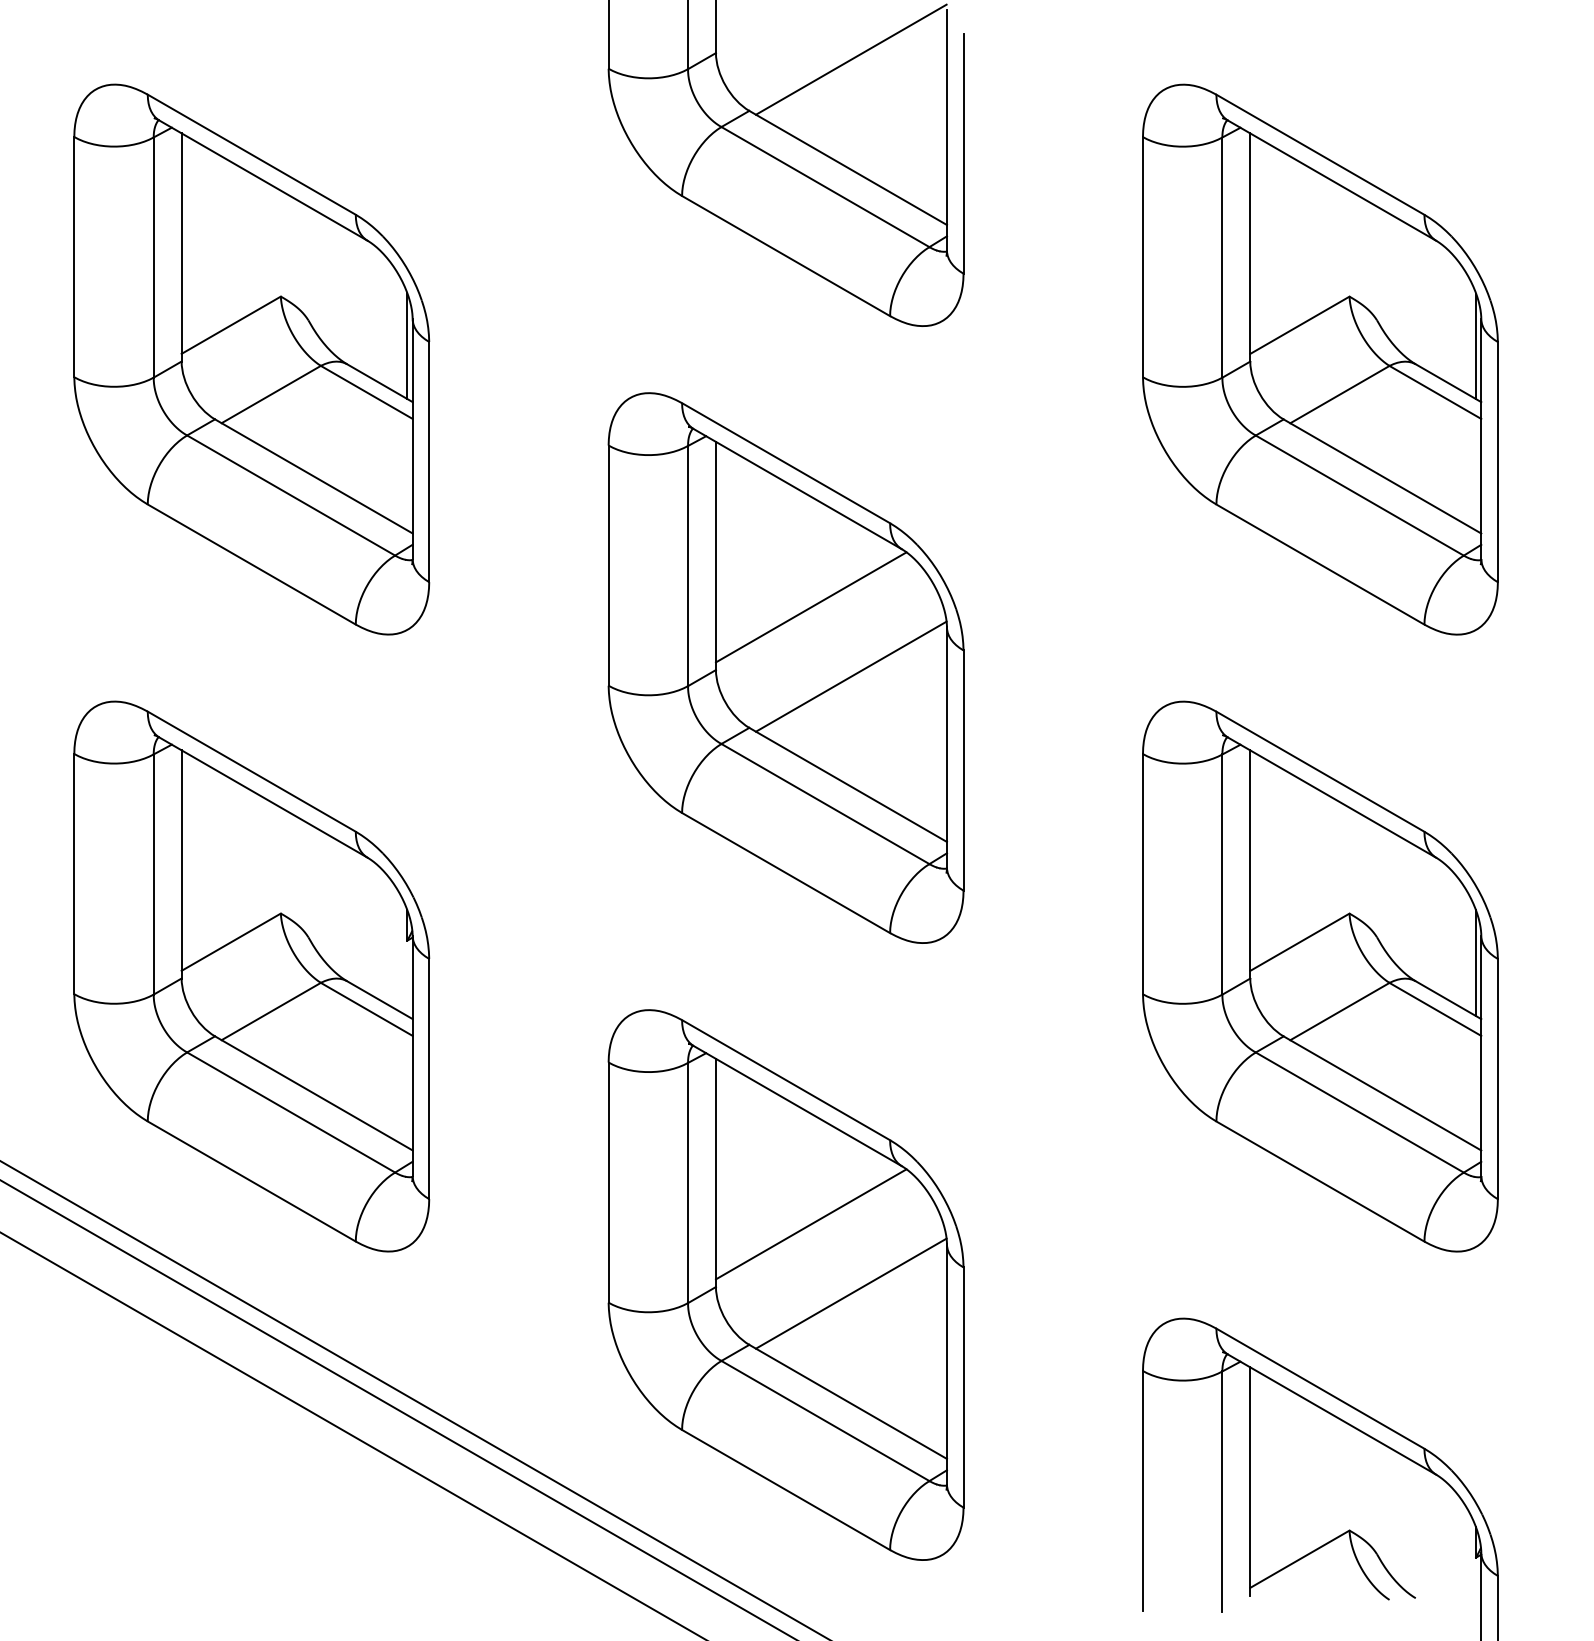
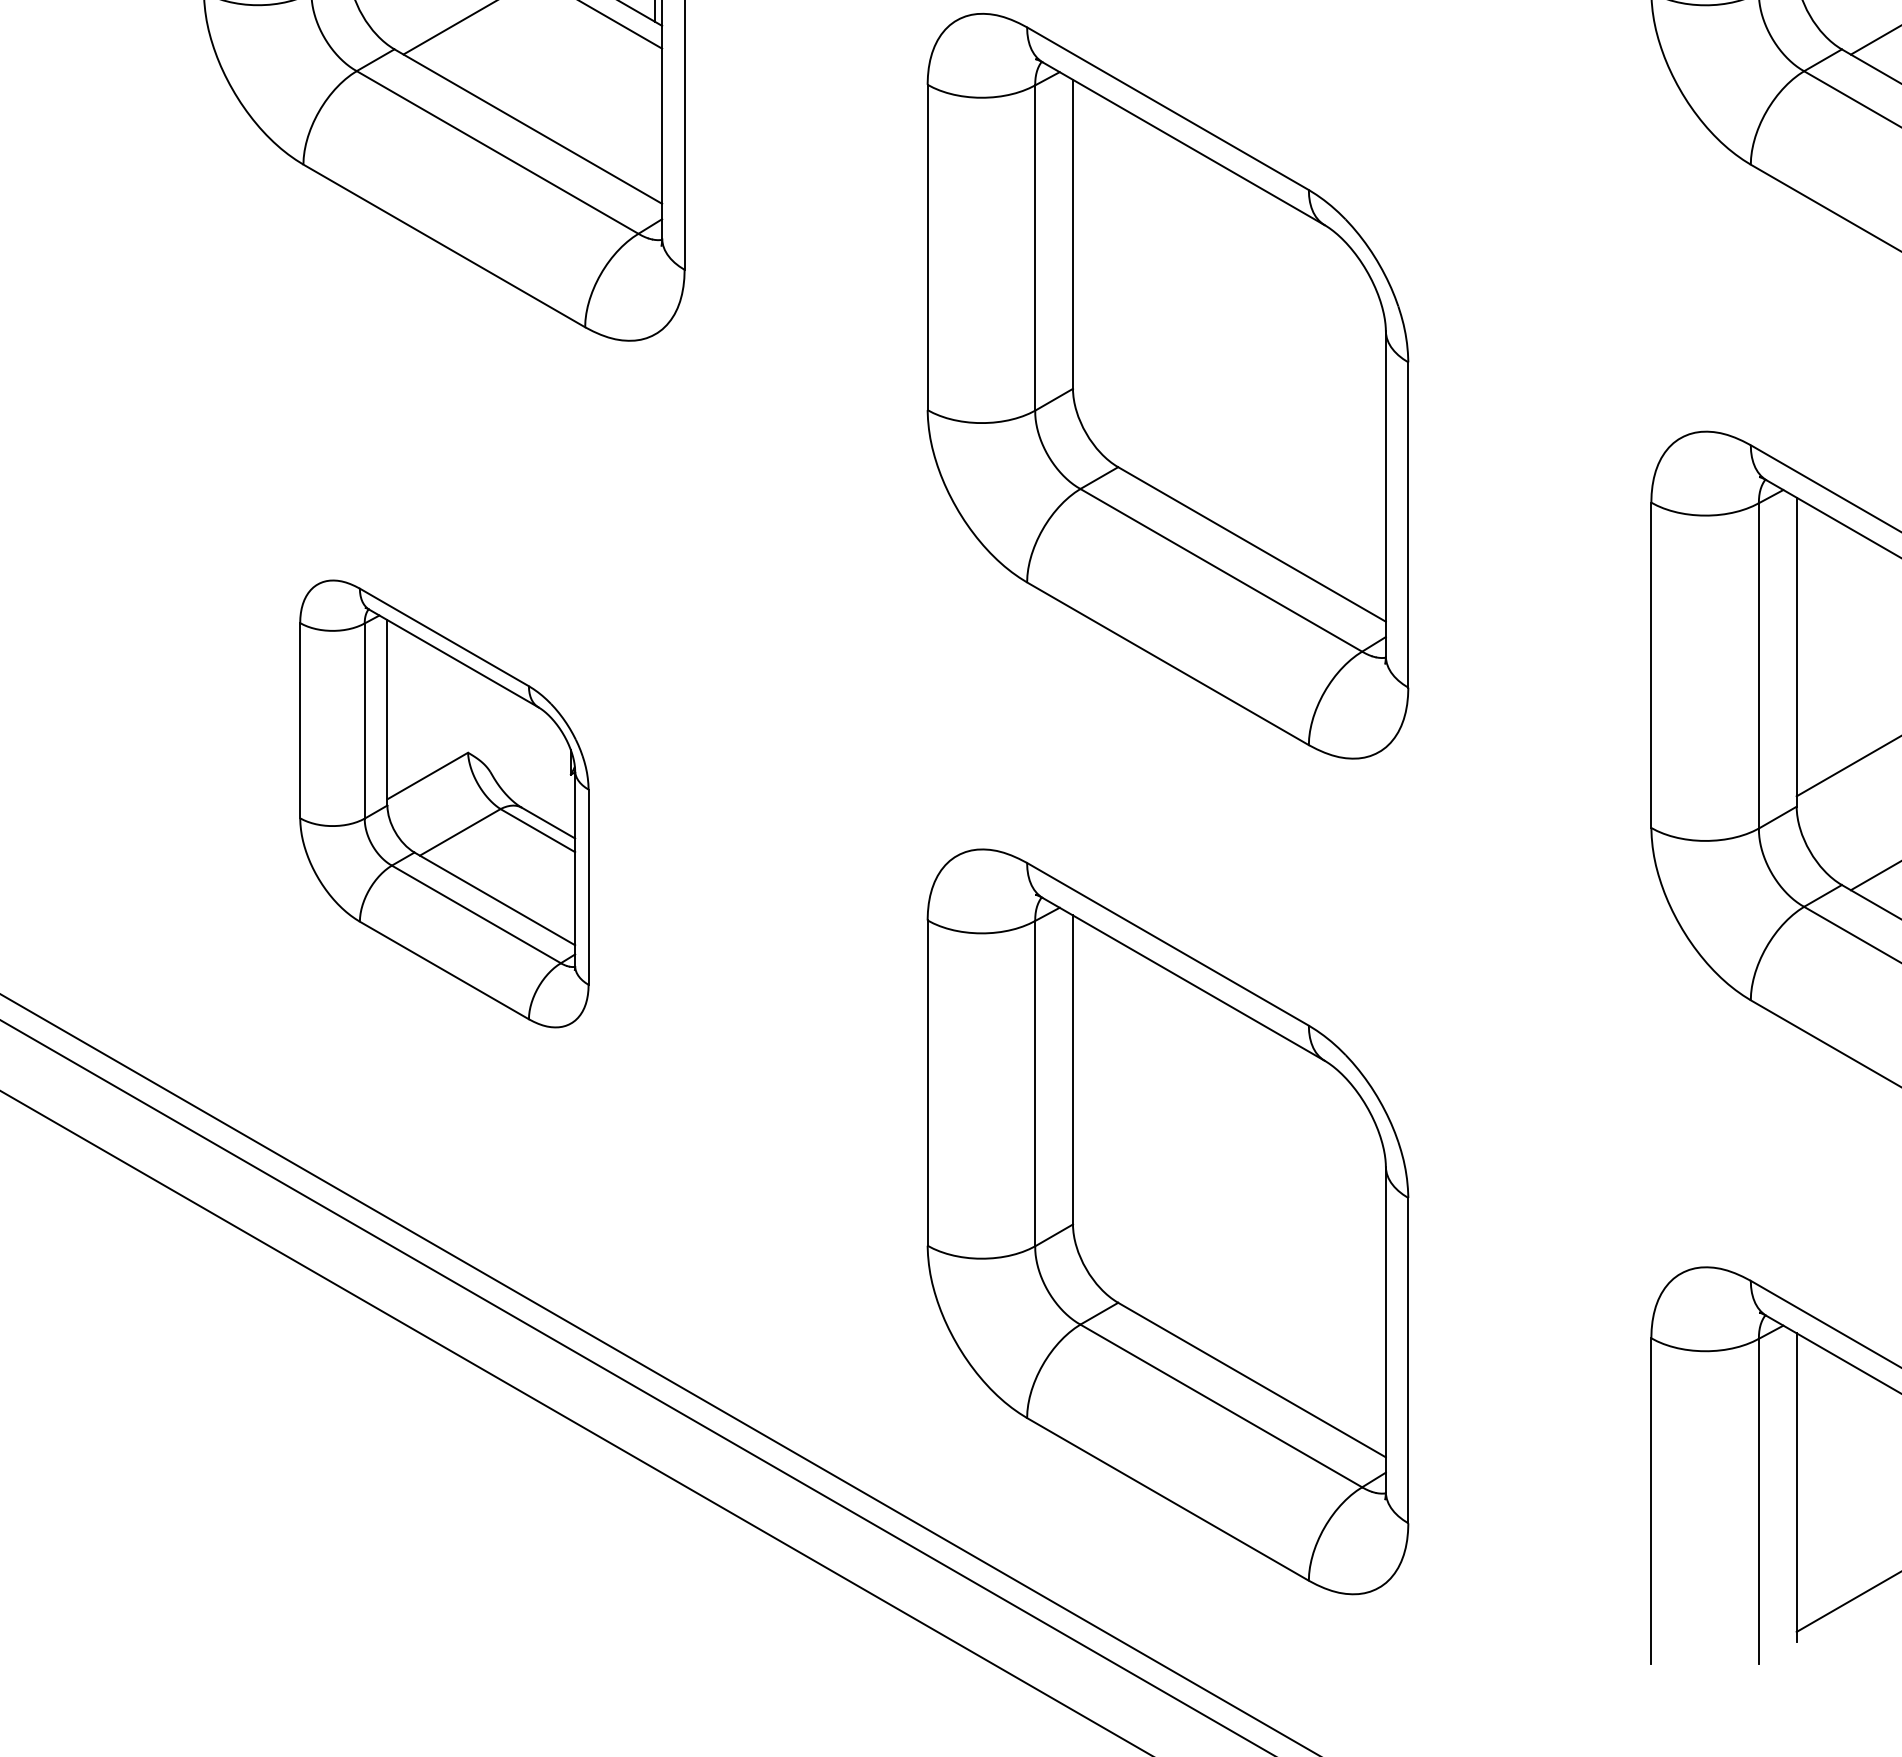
line: (810, 607) -> (1201, 304), removed
line: (850, 676) -> (1255, 397), removed
part: (251, 976) -> (443, 803), size x0.6
line: (810, 1224) -> (1201, 1139), removed
line: (850, 1293) -> (1255, 1233), removed

